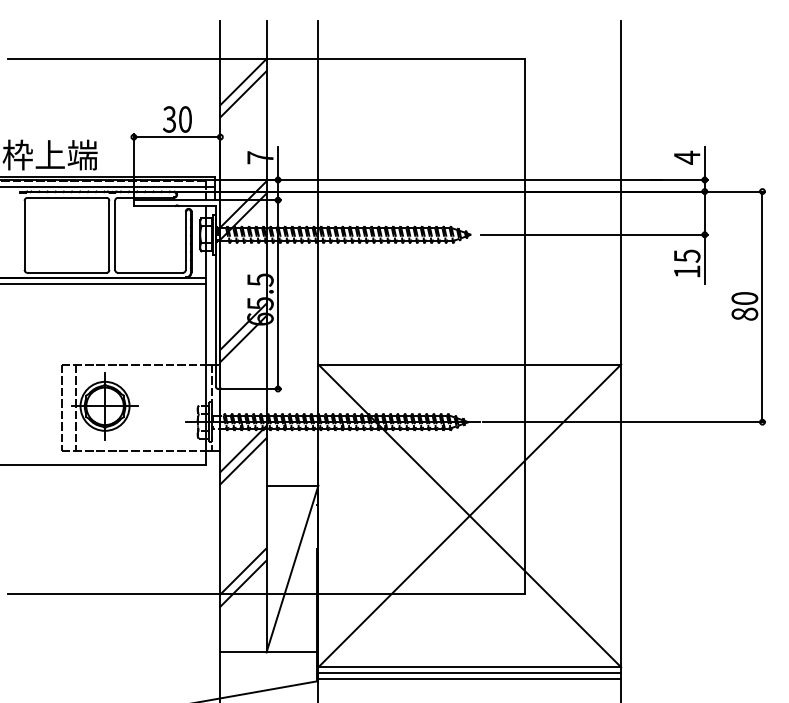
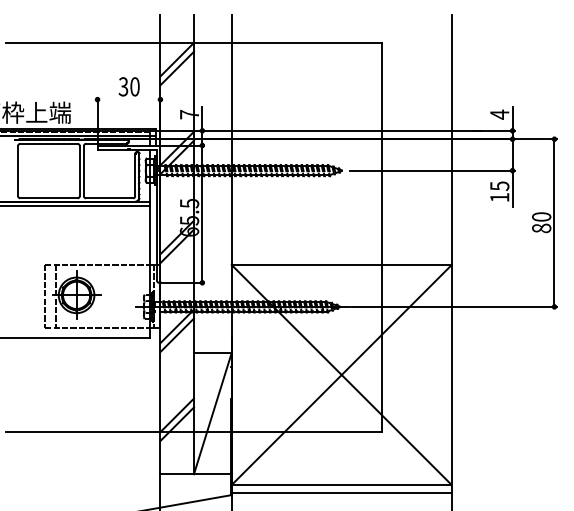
line: (176, 137) -> (128, 99), removed
line: (469, 673) -> (341, 489), removed

